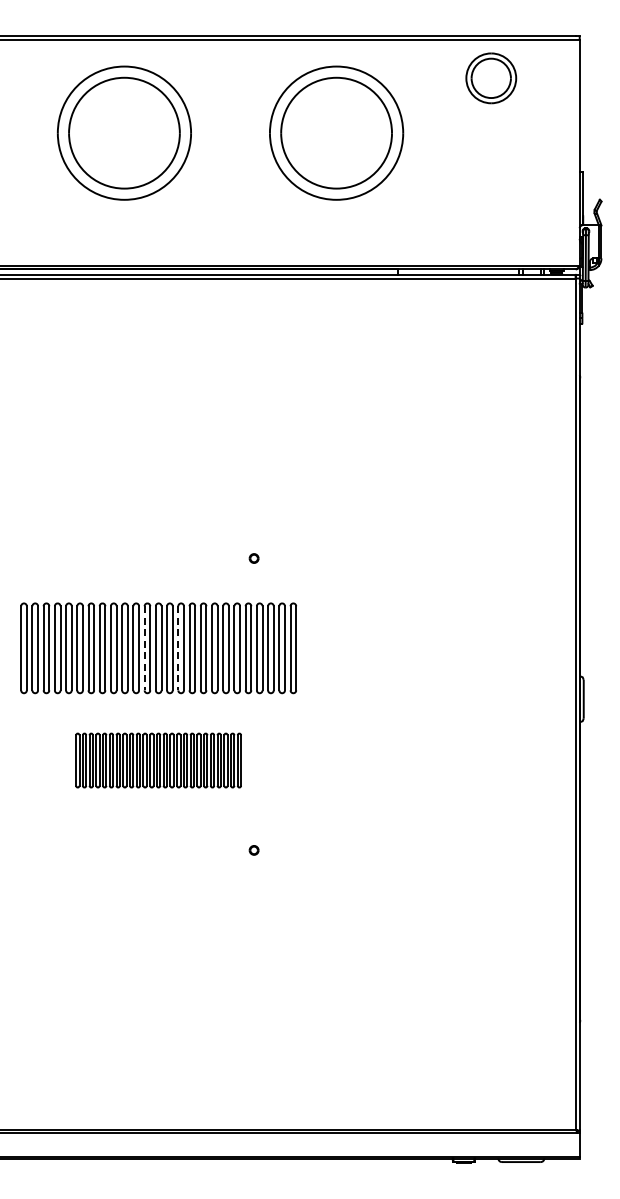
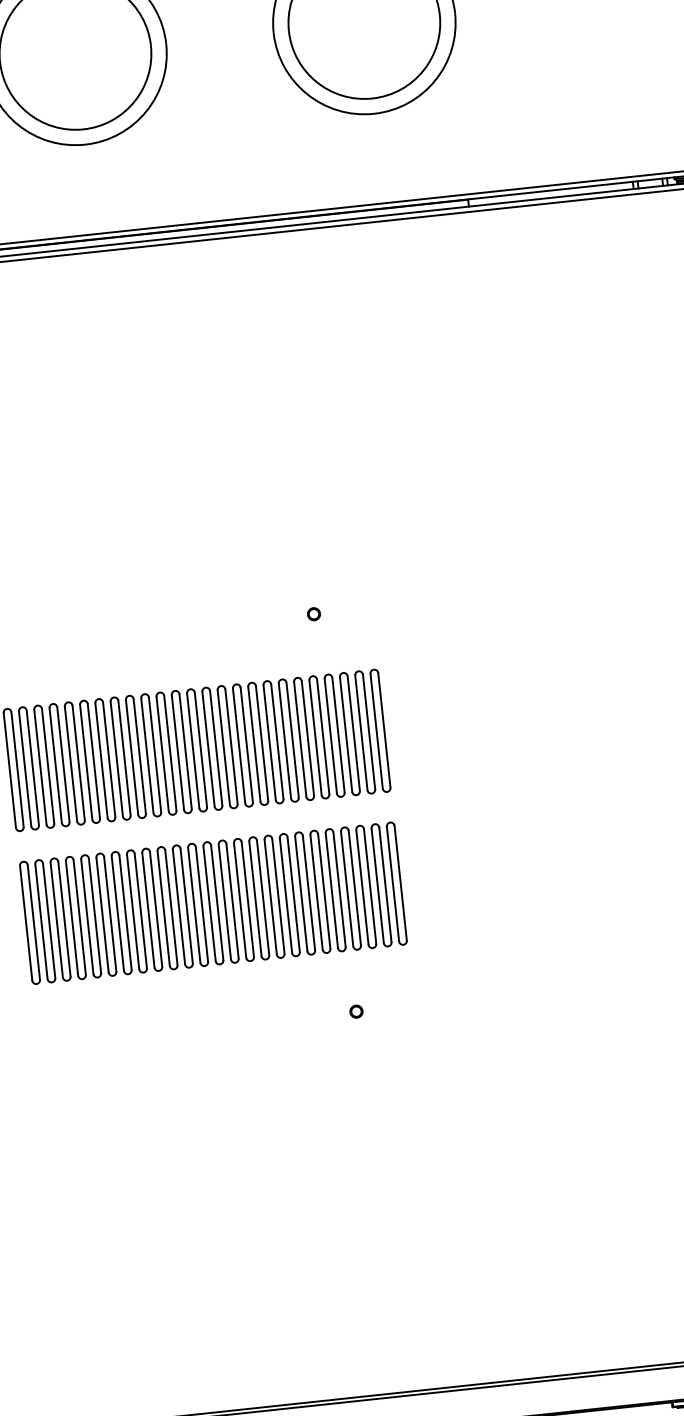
line: (144, 648) -> (177, 752), dashed -> solid
line: (178, 648) -> (224, 747), dashed -> solid
part: (158, 760) -> (213, 903), size x1.67

